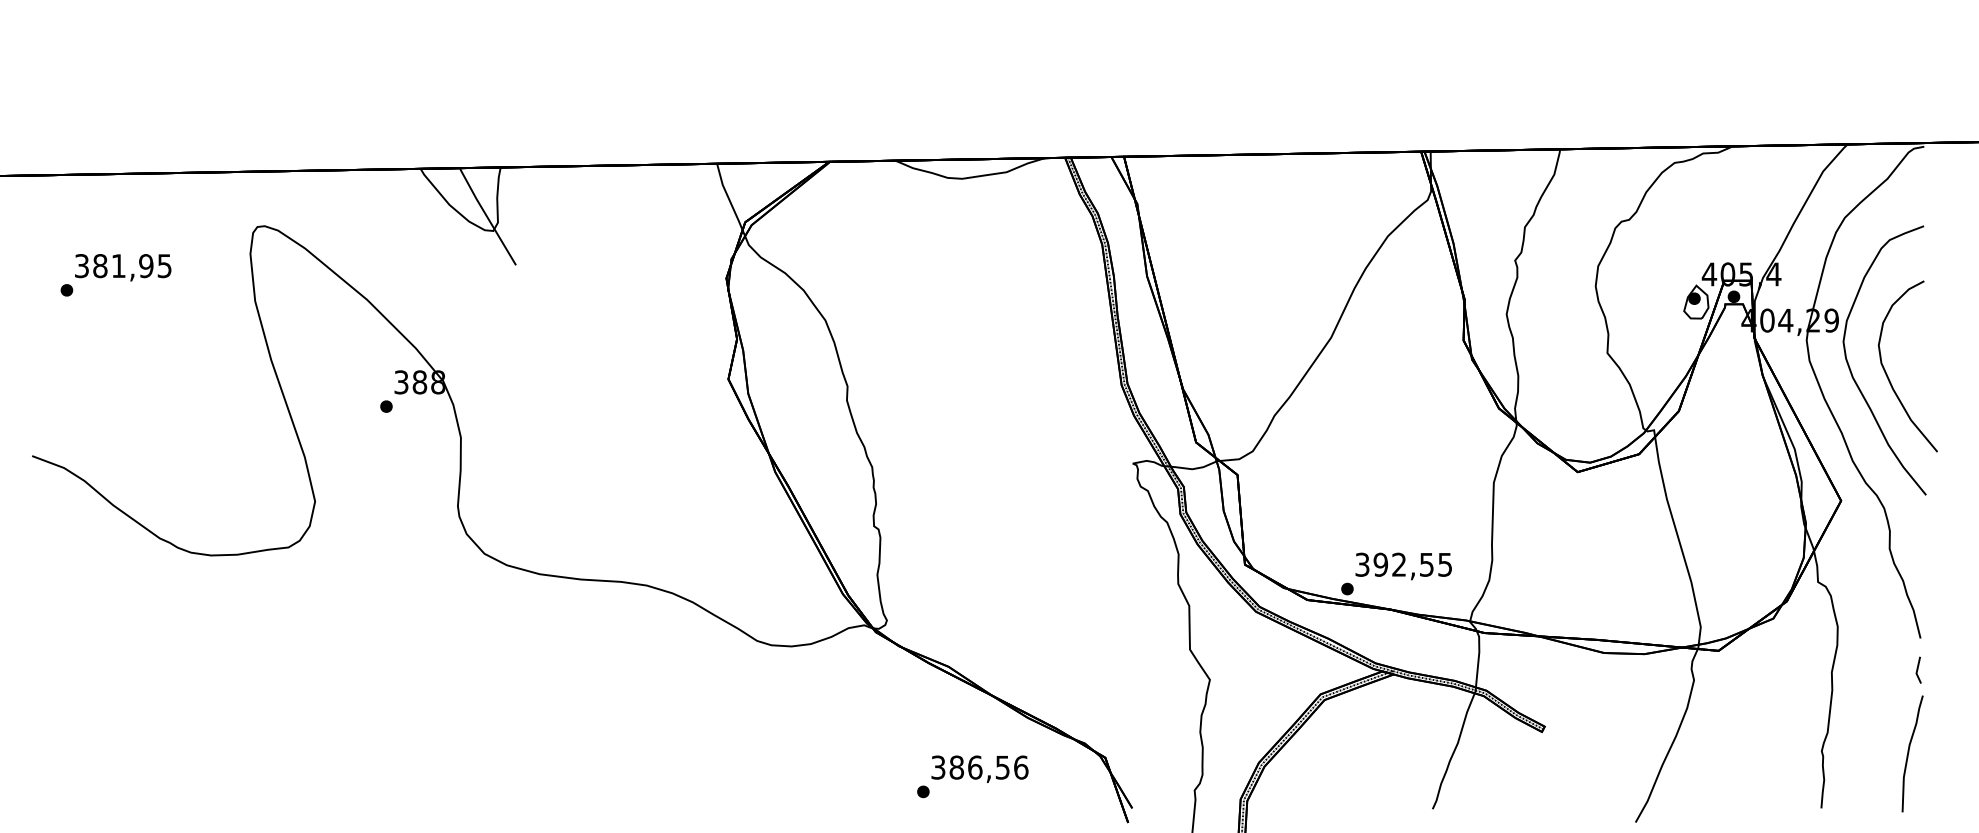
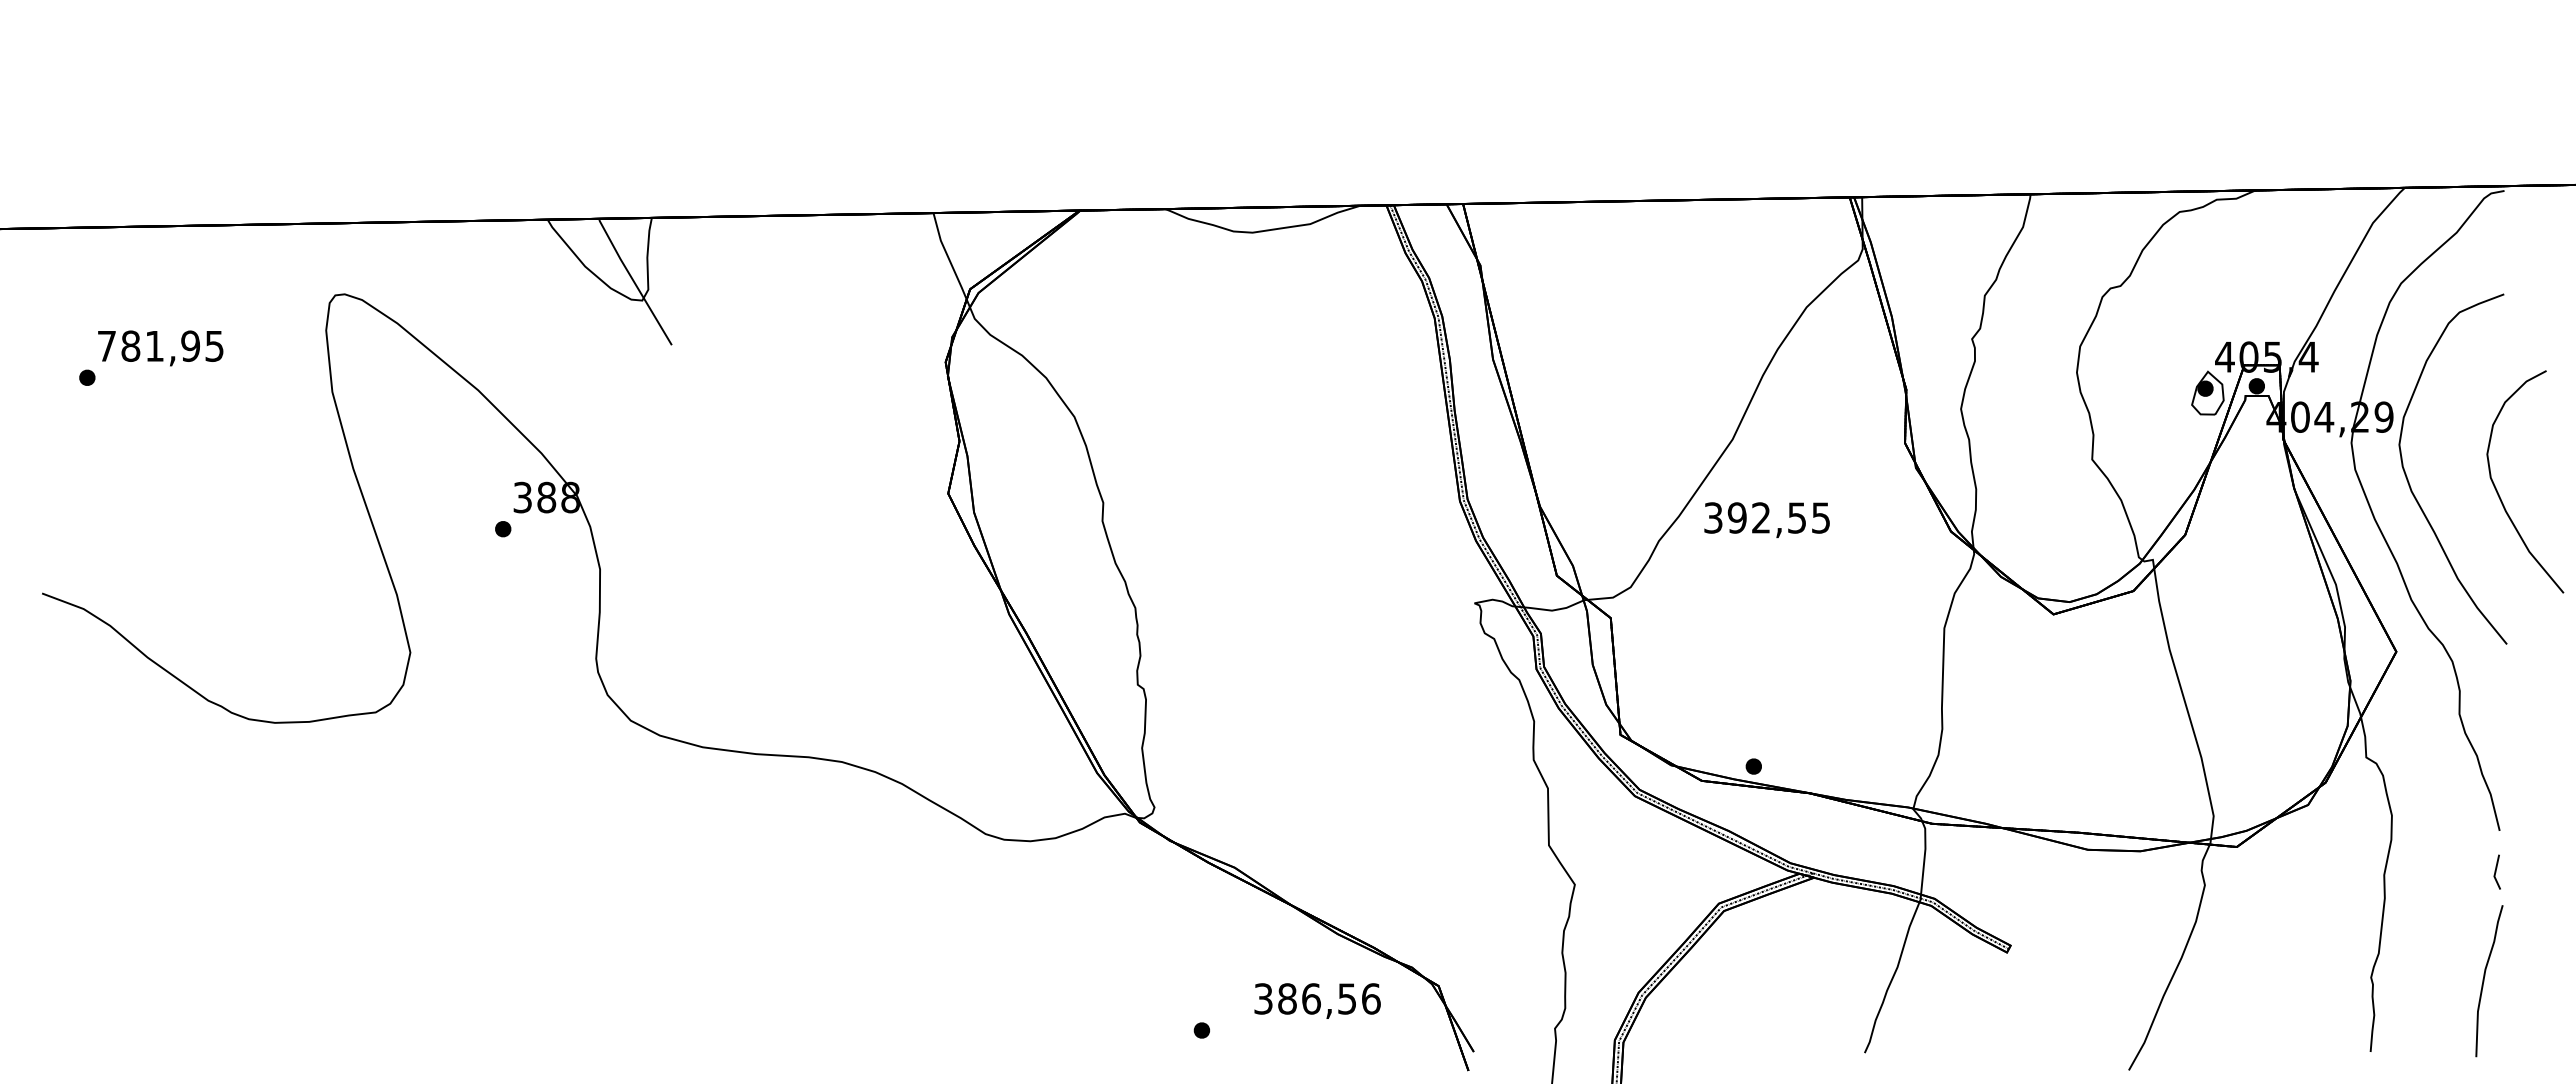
text: (81, 265) -> (106, 345), 381,95 -> 781,95
curve: (1888, 376) -> (2499, 494), moved
text: (1403, 566) -> (1766, 520), moved
text: (979, 768) -> (1317, 1000), moved

